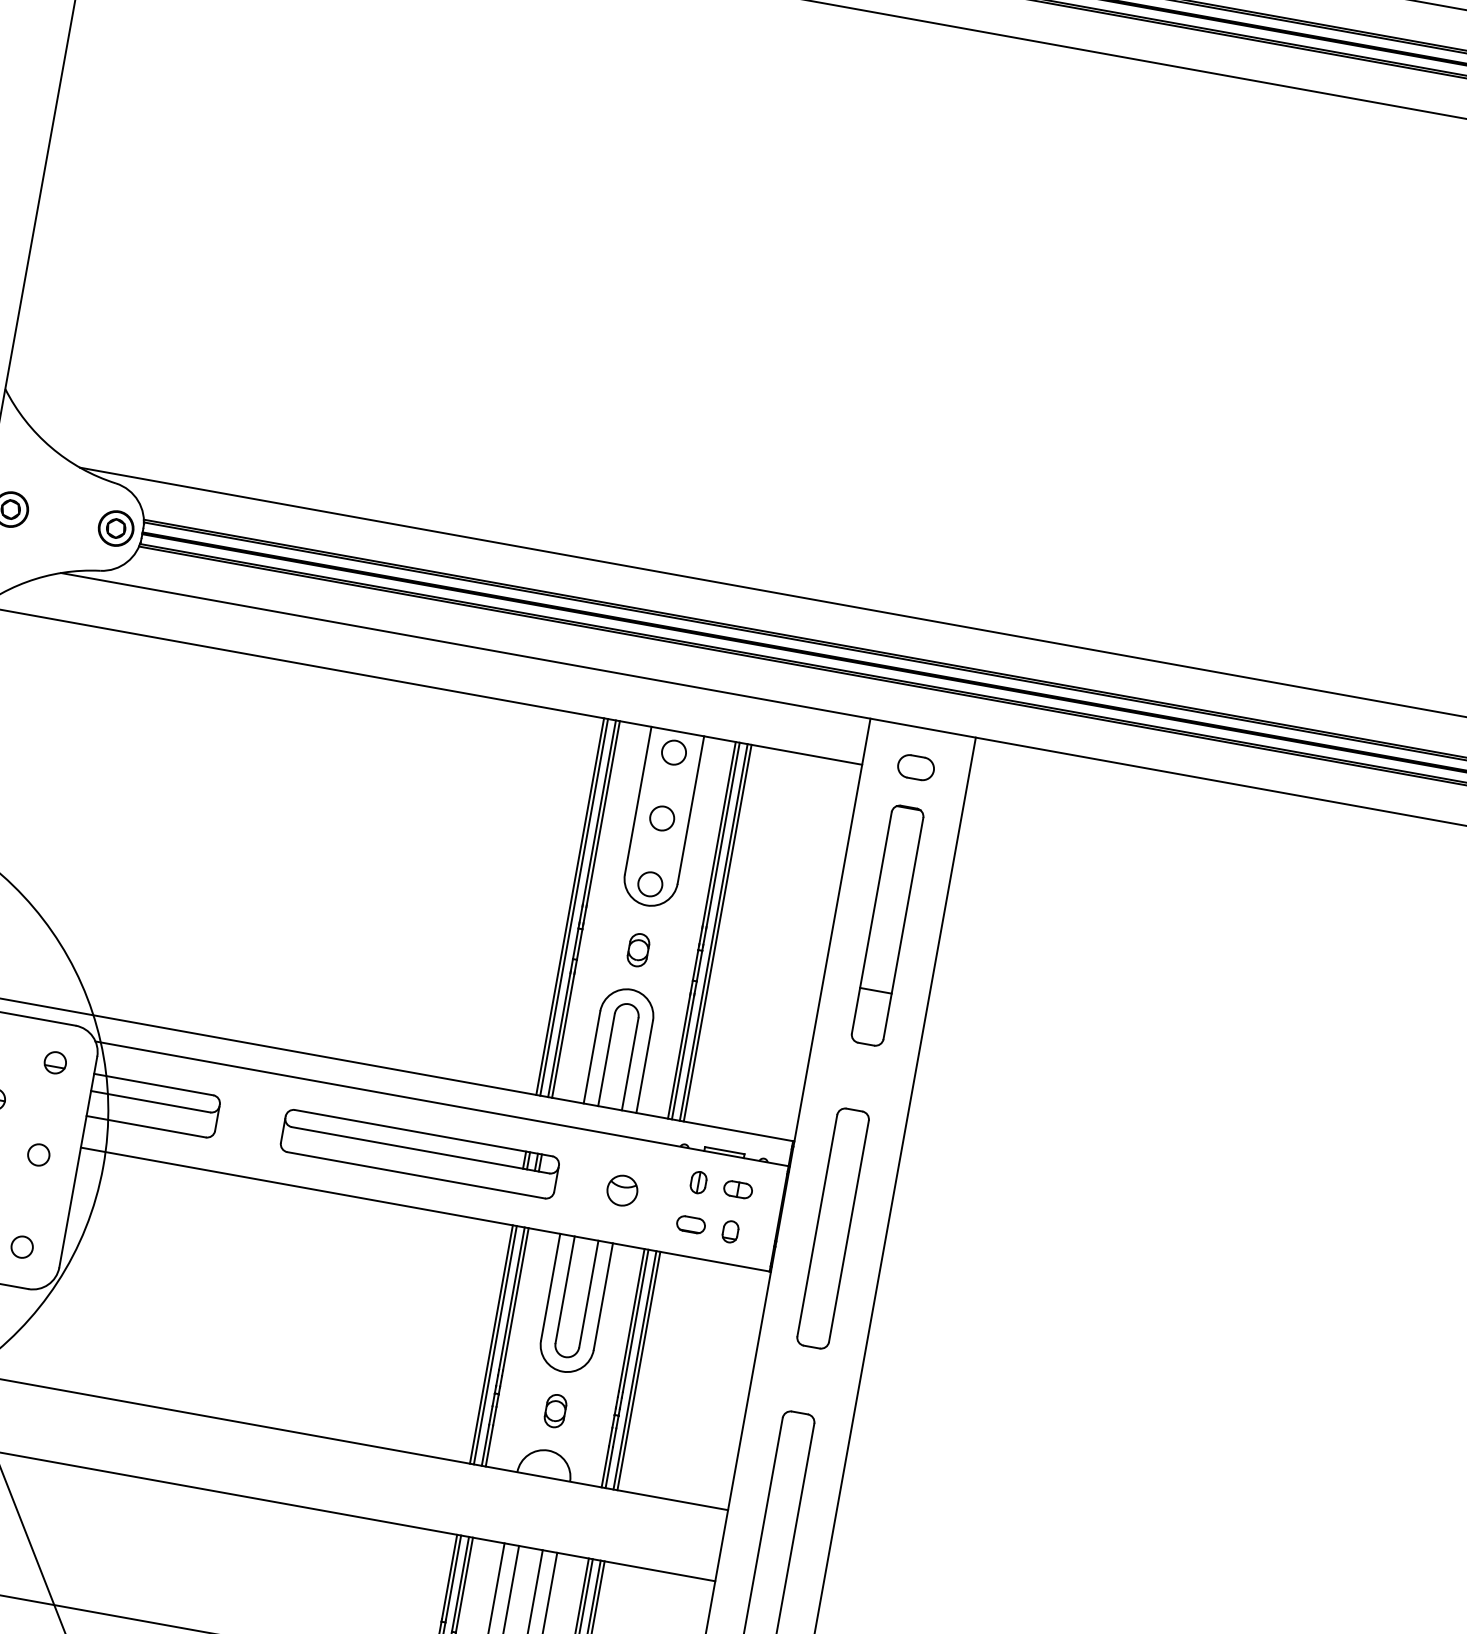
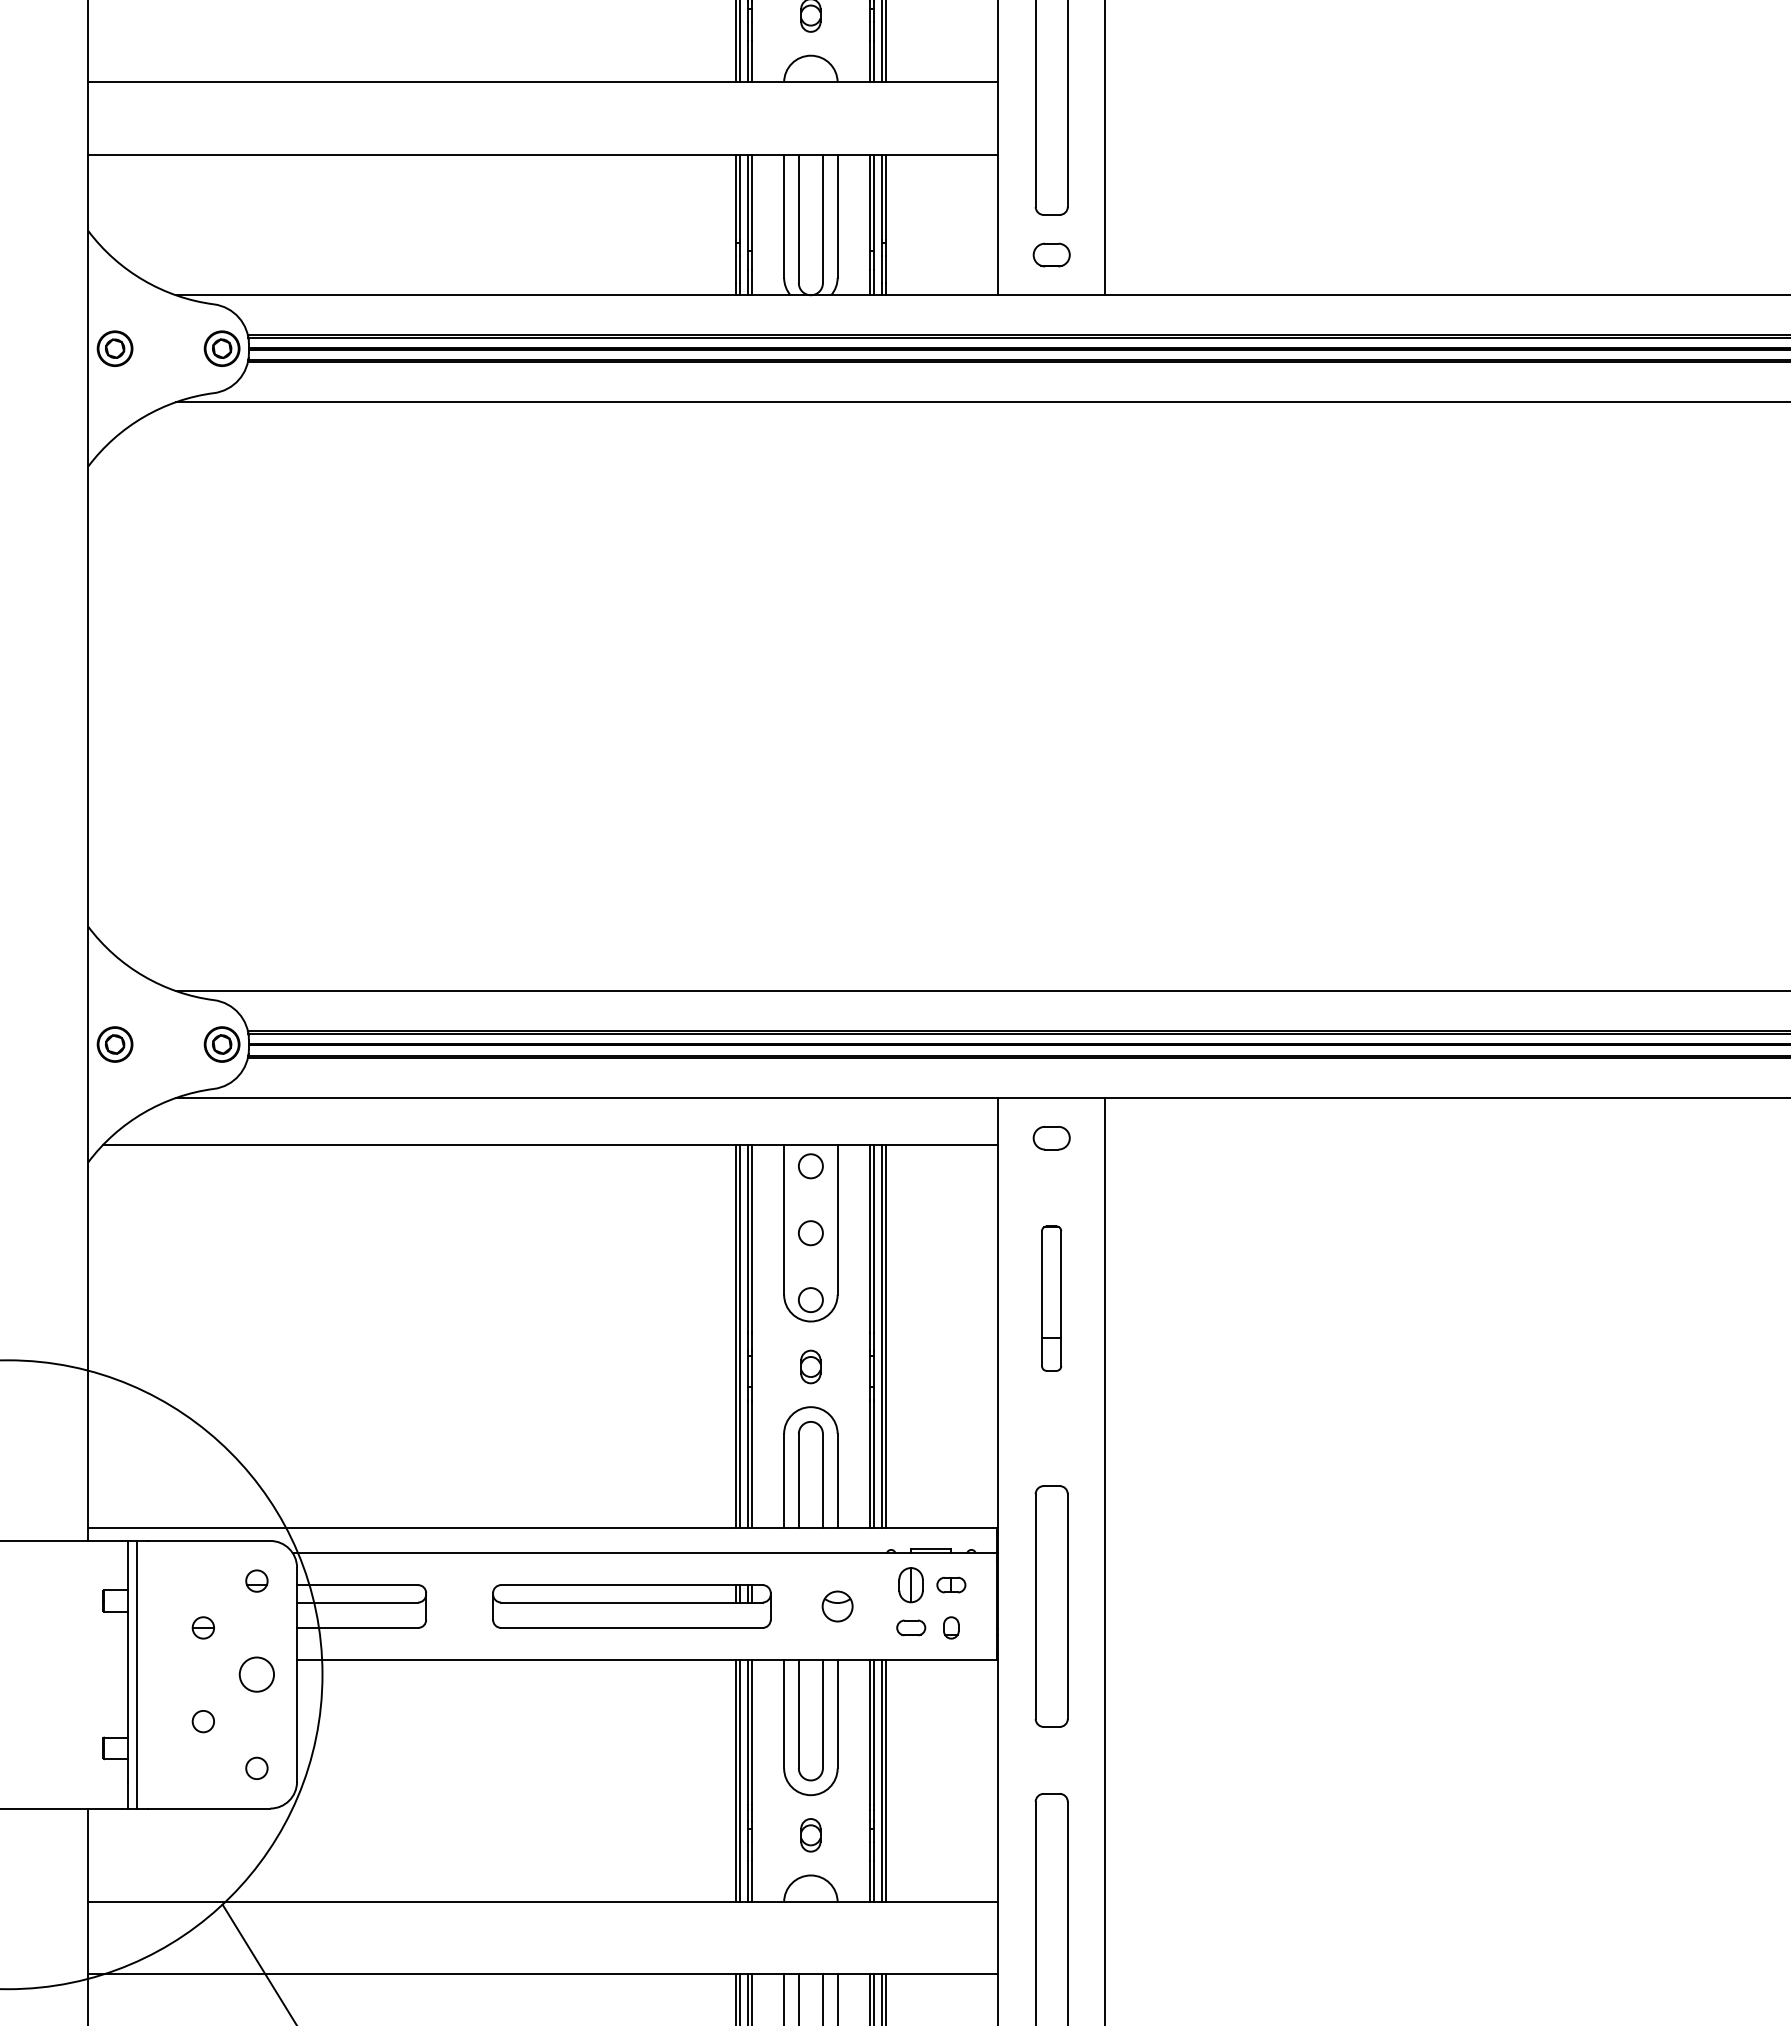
part: (887, 925) -> (1051, 1298), size x0.6
circle: (38, 1154) -> (256, 1674), size x1.6
part: (699, 1182) -> (911, 1584), size x1.6

